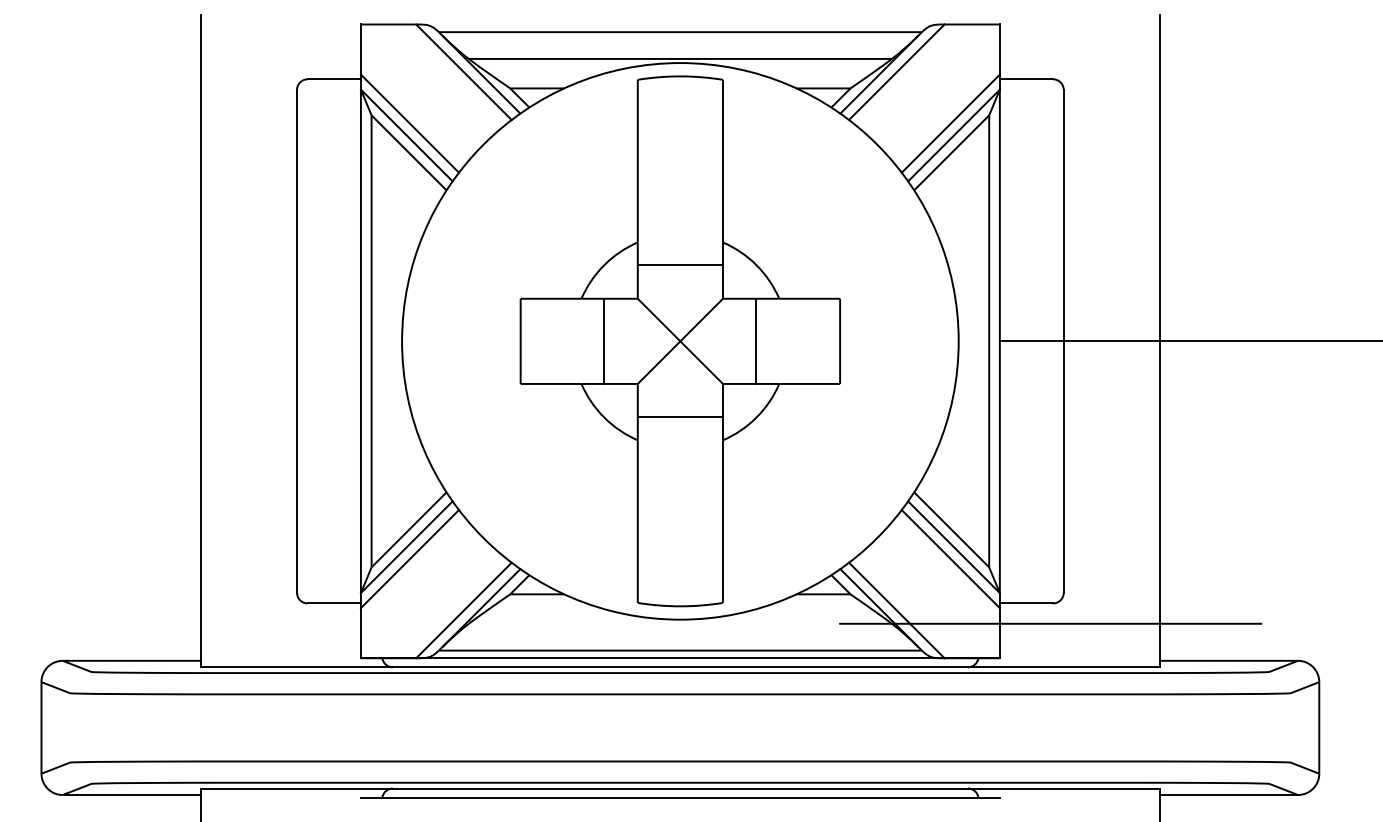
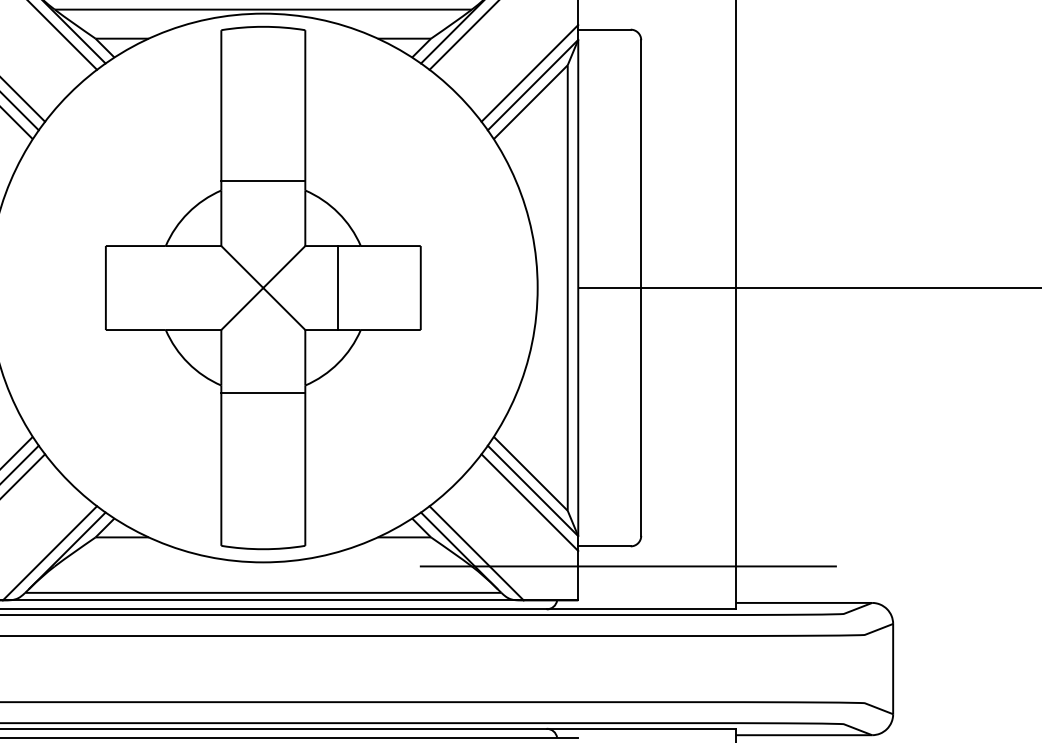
line: (679, 265) -> (262, 180), moved
line: (604, 340) -> (188, 287), removed
line: (679, 417) -> (262, 393), moved

